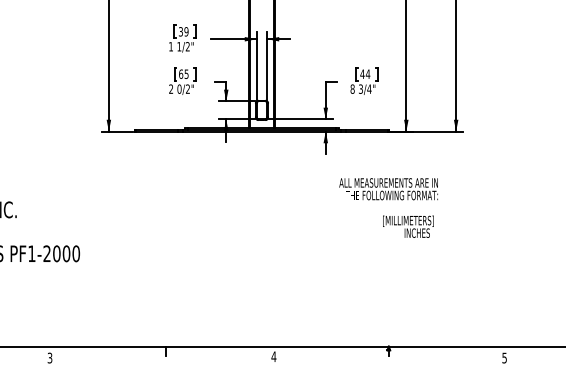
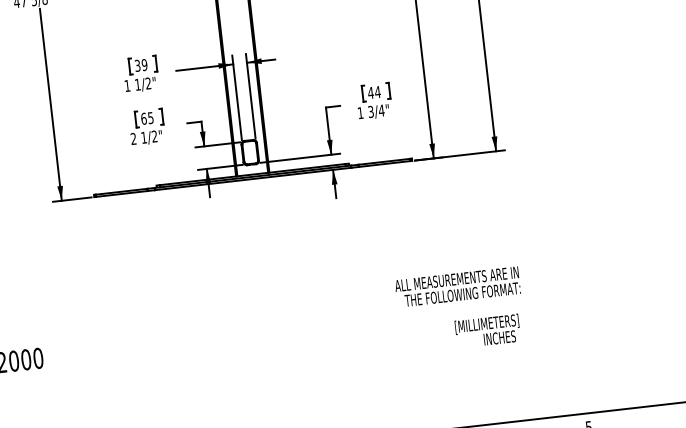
text: (179, 88) -> (143, 136), 0/2" -> 1/2"
text: (352, 88) -> (360, 112), 8 -> 1
text: (388, 207) -> (460, 309), moved

